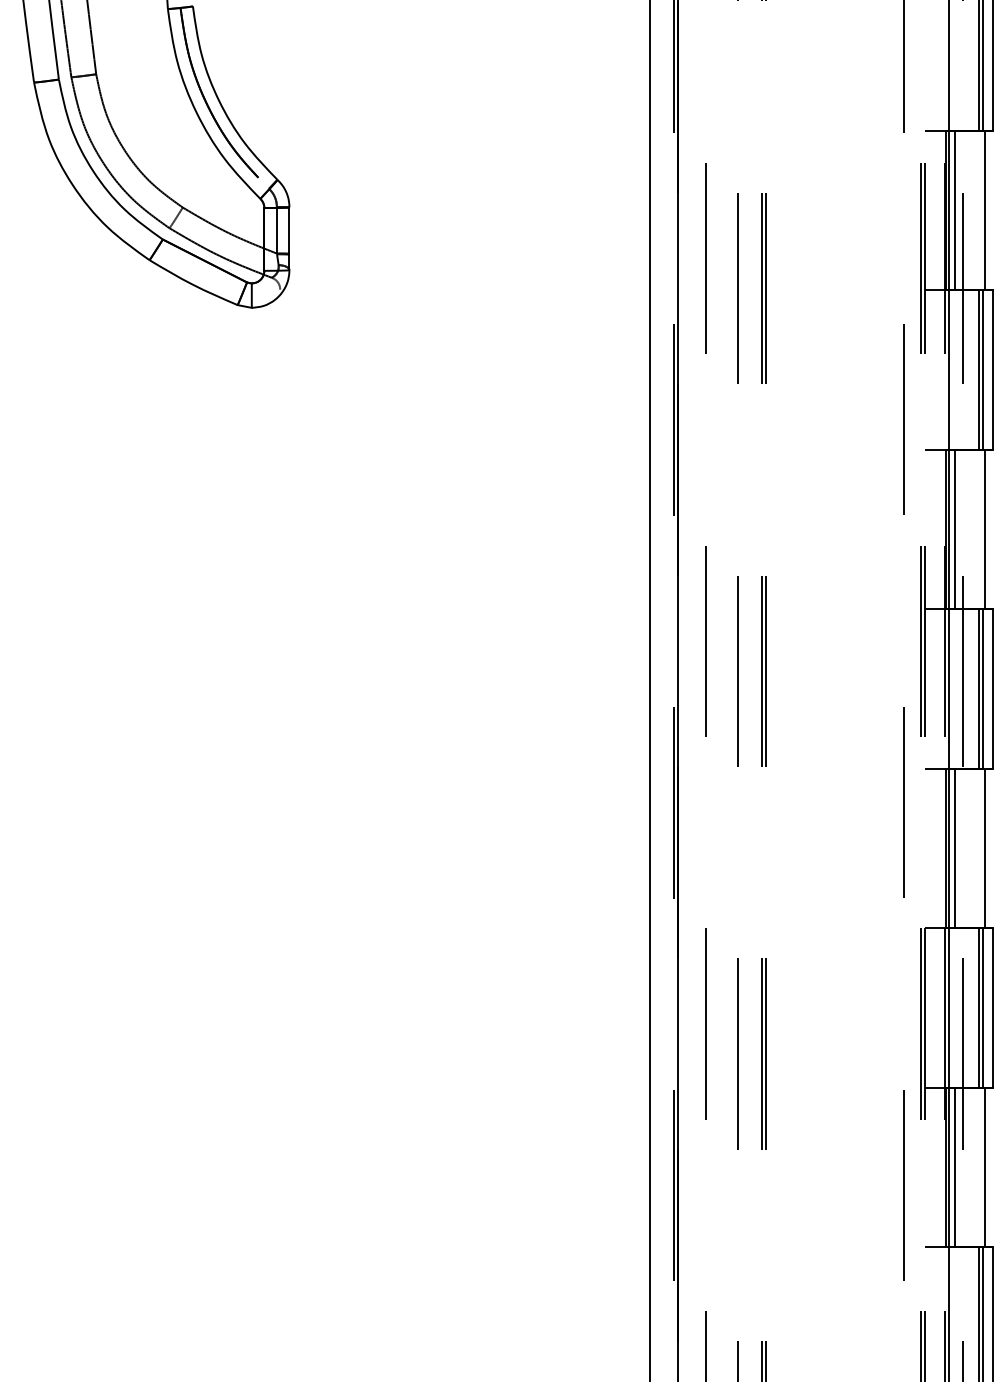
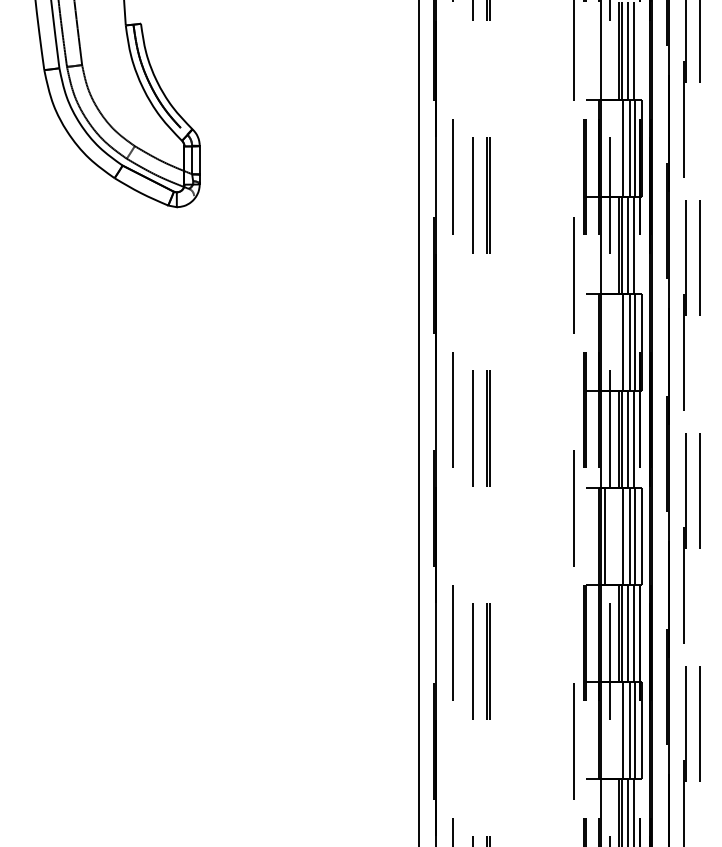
line: (954, 209) -> (604, 147), removed
line: (954, 528) -> (604, 341), removed
line: (954, 1167) -> (604, 730), removed

